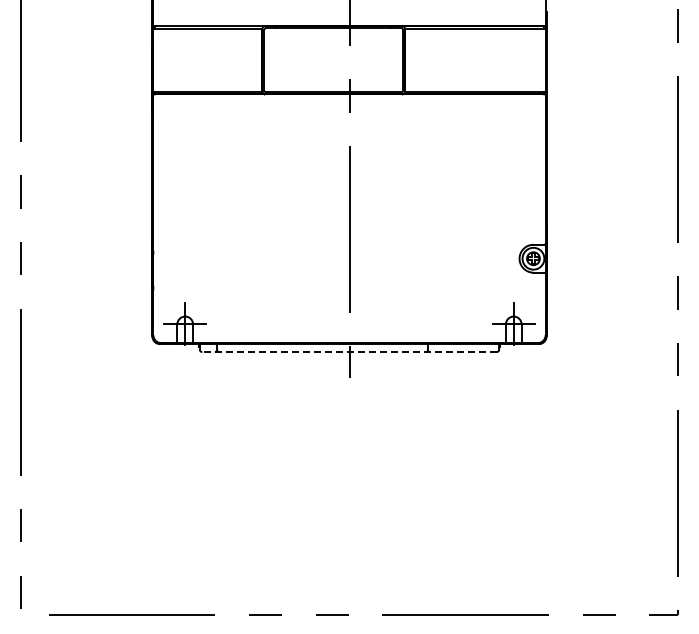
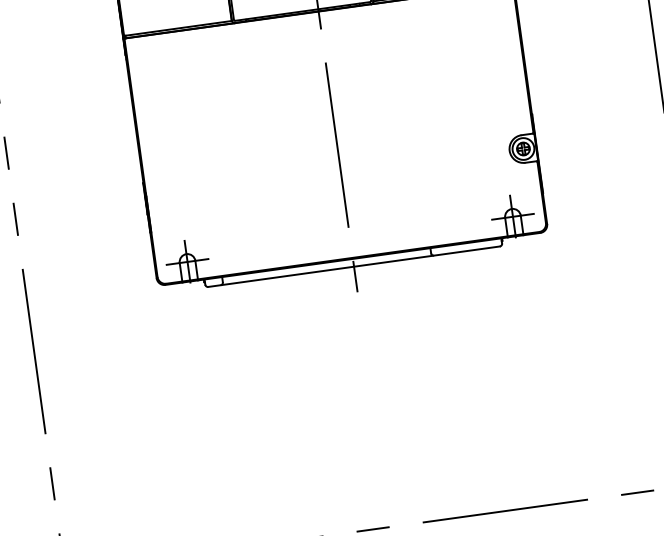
line: (349, 352) -> (354, 267), dashed -> solid

